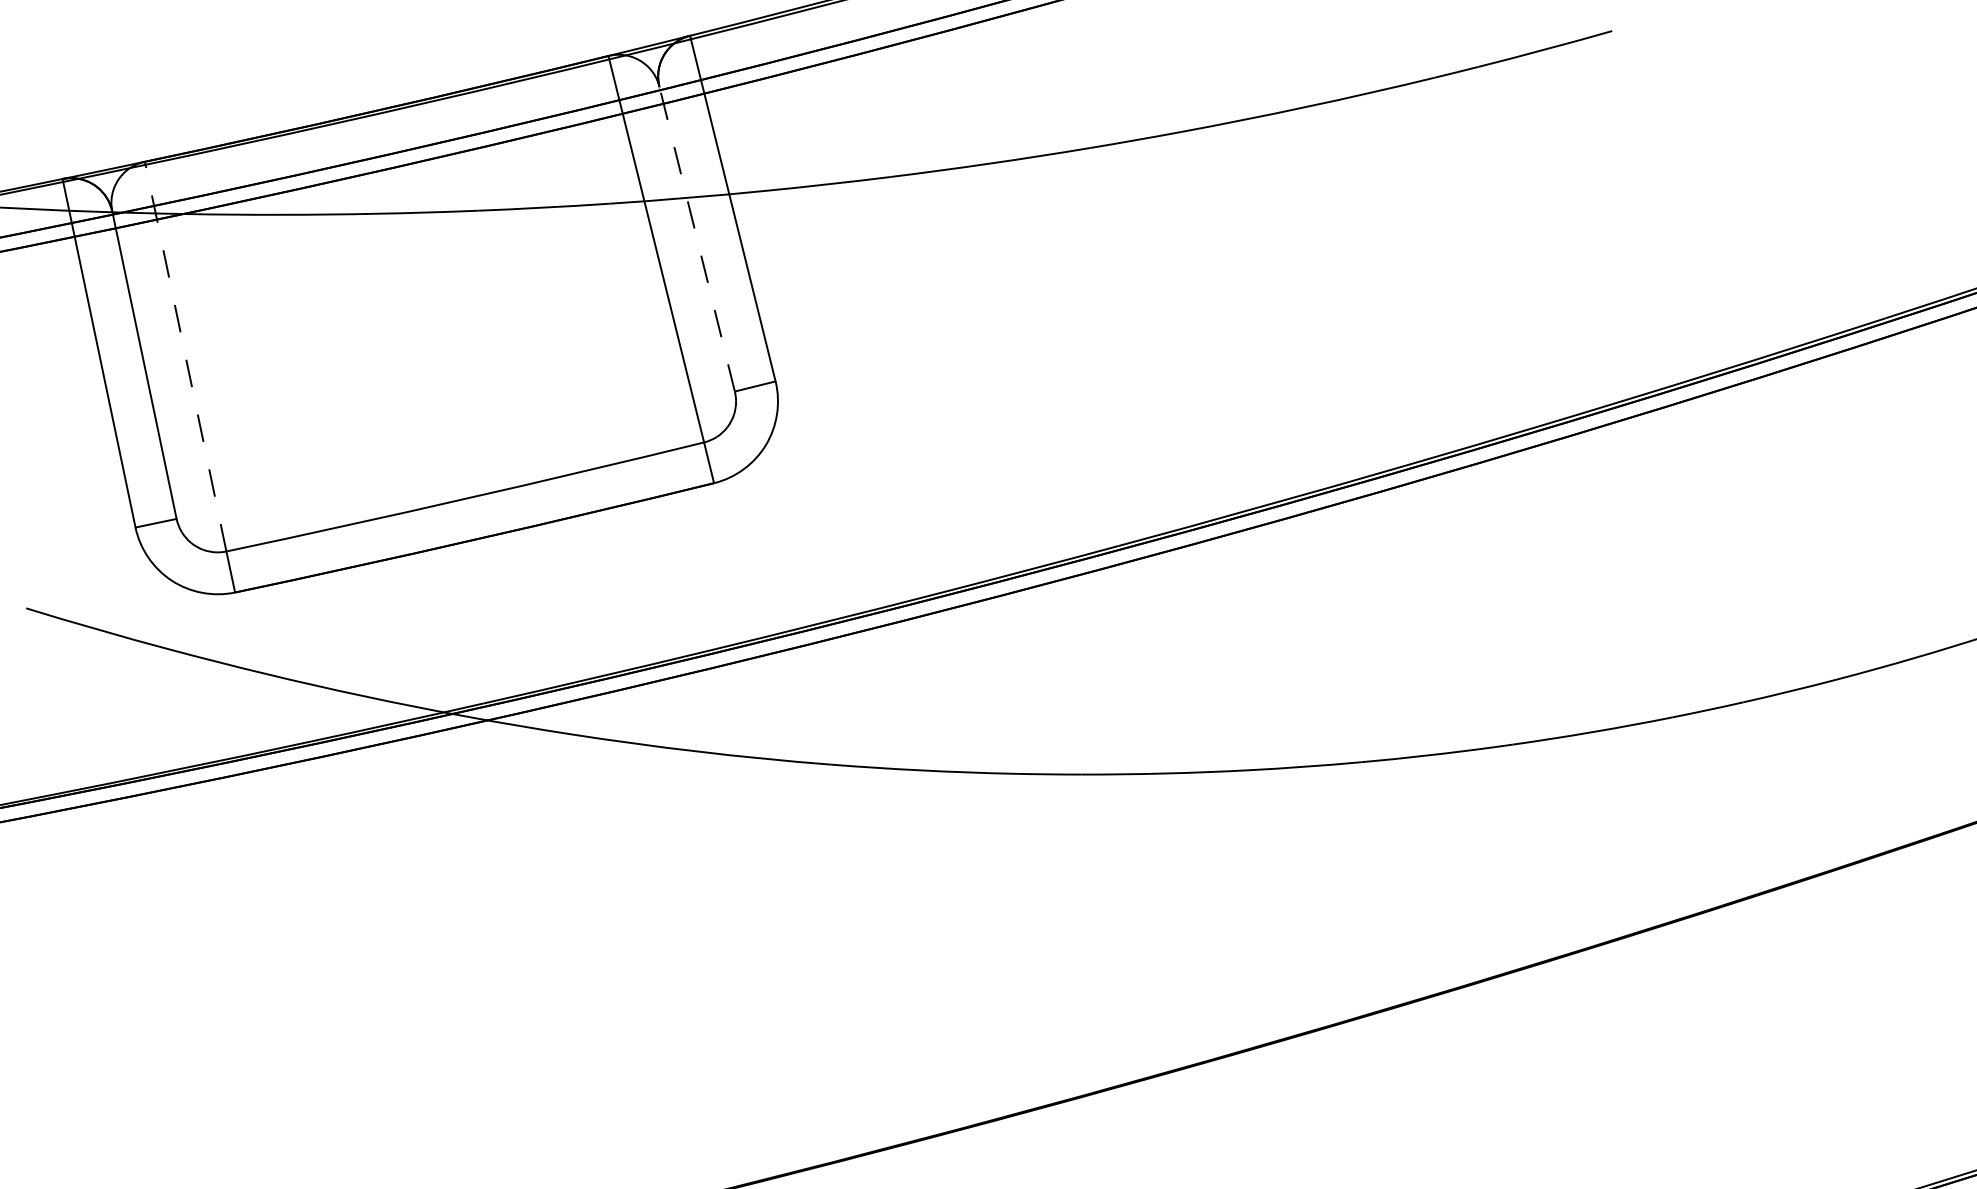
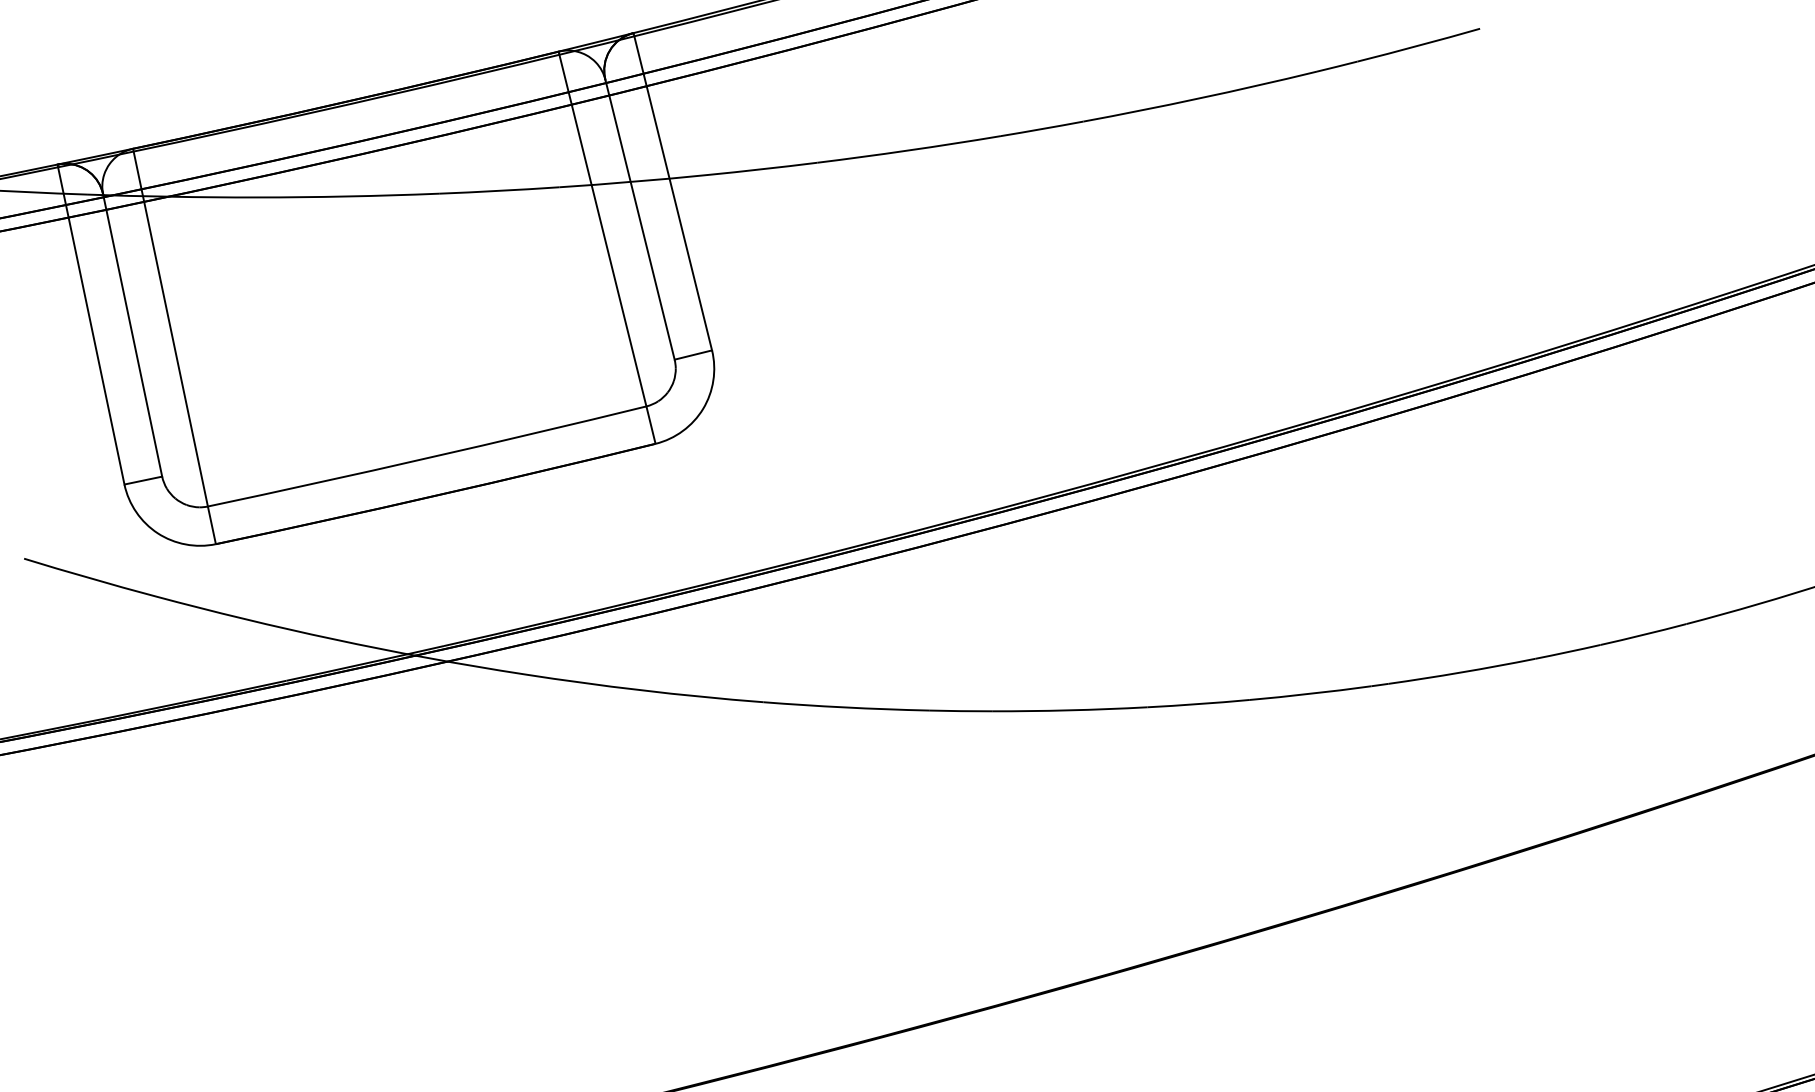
line: (697, 238) -> (640, 219), dashed -> solid
line: (185, 356) -> (170, 327), dashed -> solid

